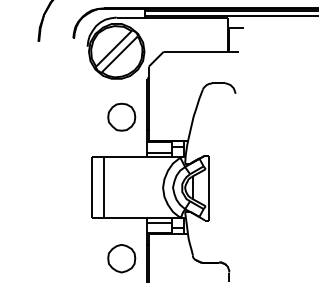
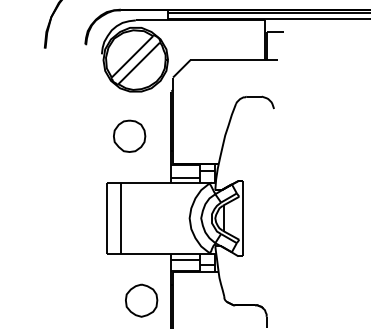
part: (121, 116) -> (129, 135), moved

